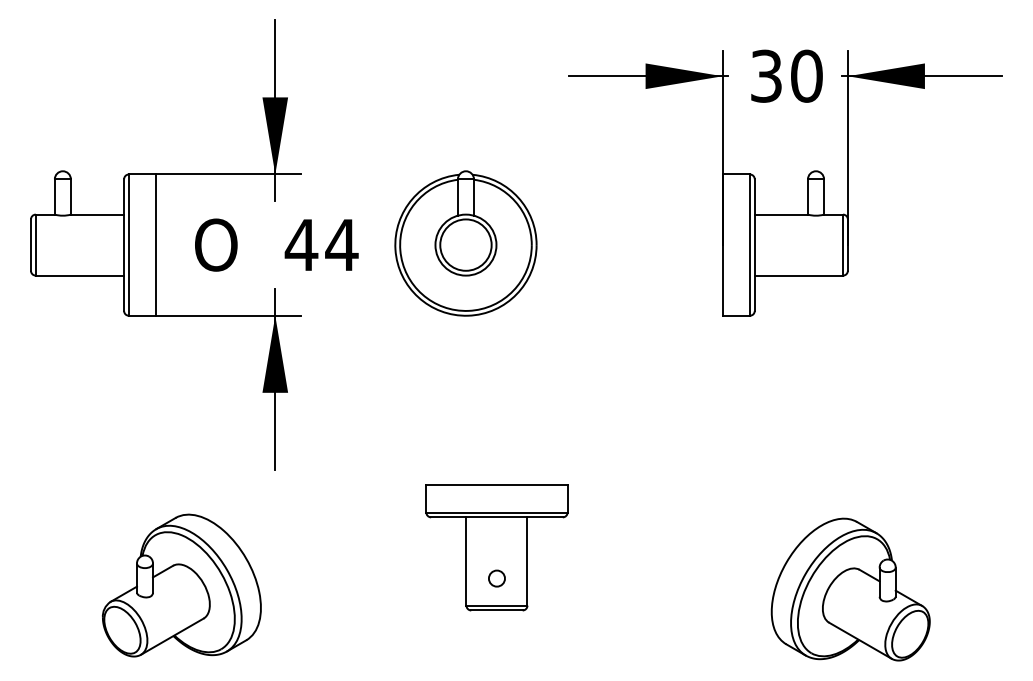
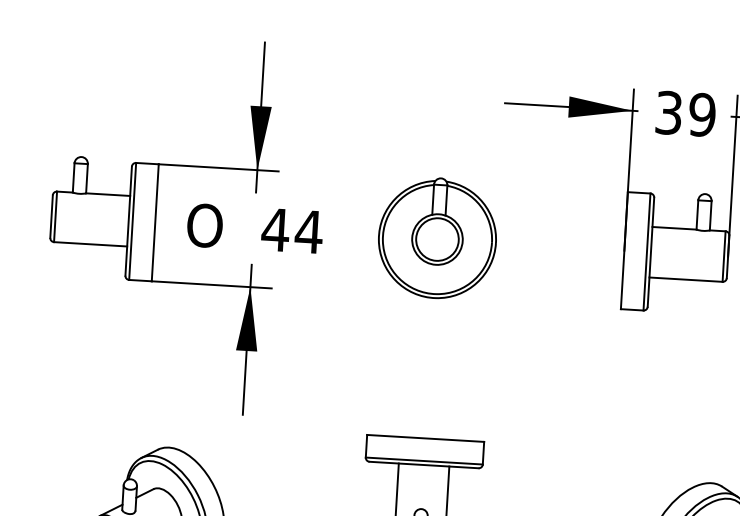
text: (806, 75) -> (702, 114), 30 -> 39
part: (465, 243) -> (437, 238), moved

